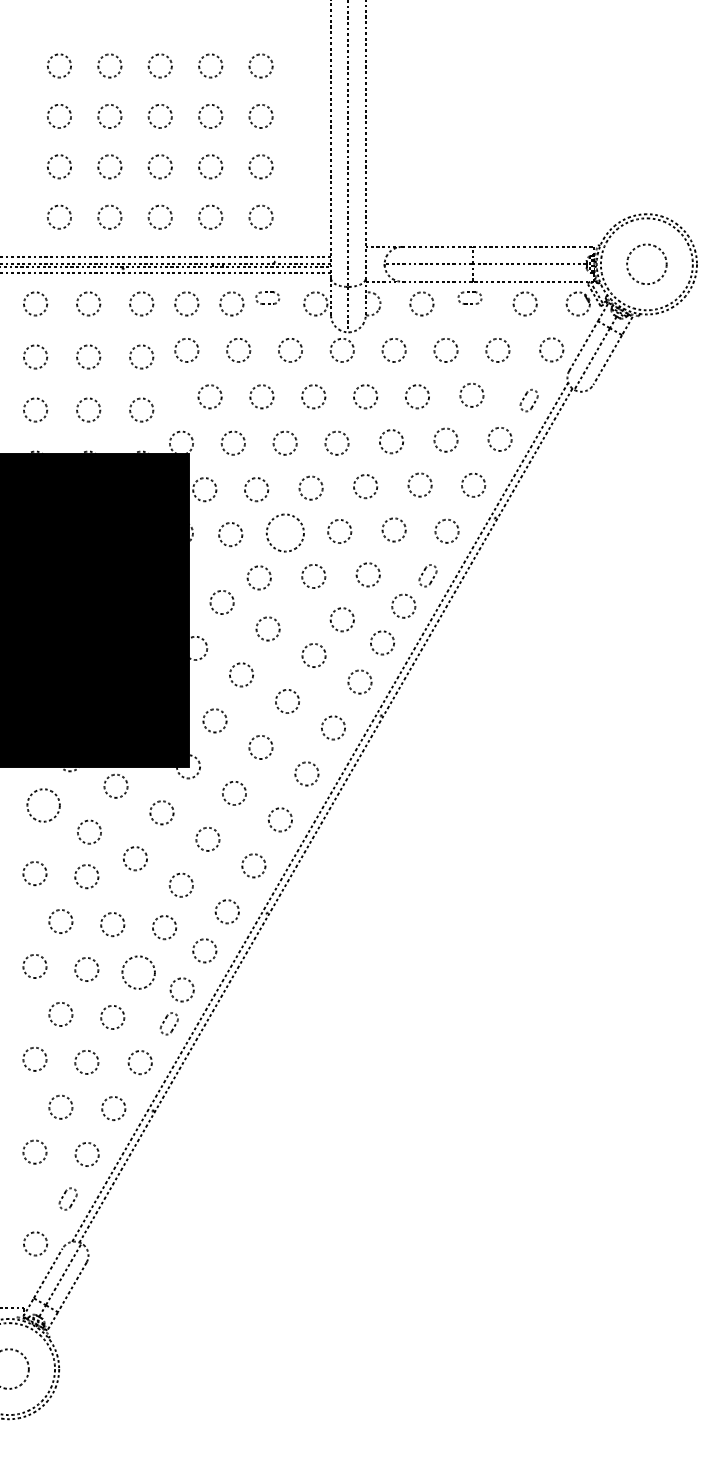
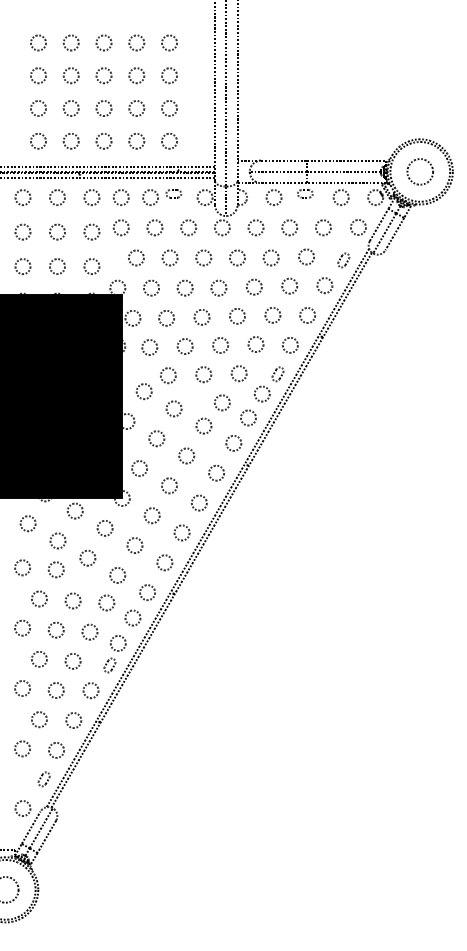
circle: (284, 533) -> (184, 346), size x0.62
circle: (42, 805) -> (27, 523), size x0.71
circle: (137, 971) -> (89, 631), size x0.71

